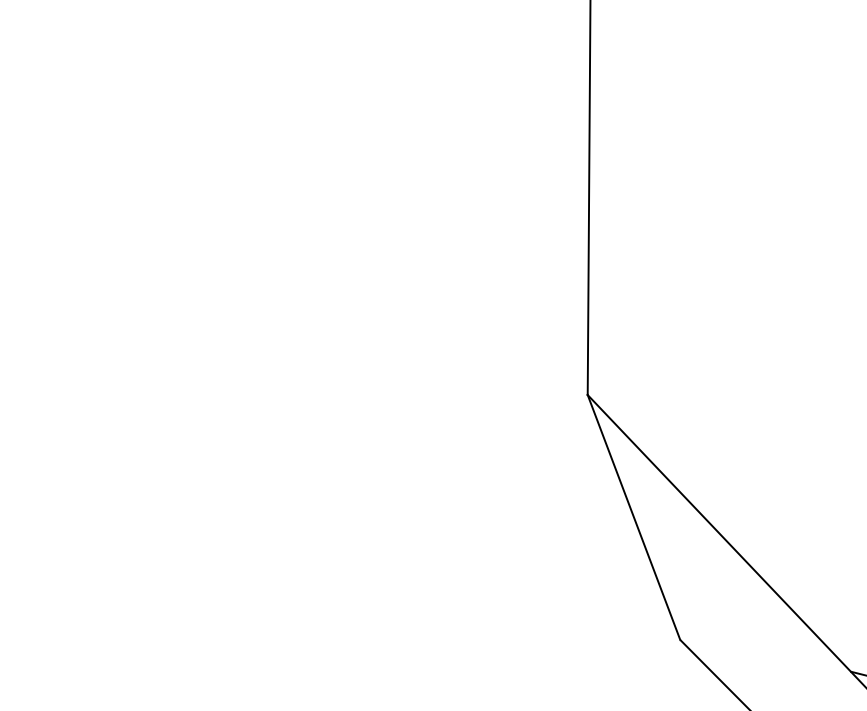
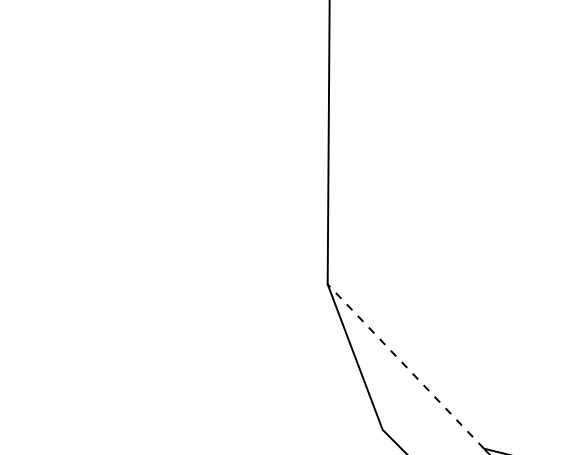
line: (718, 533) -> (405, 366), solid -> dashed

